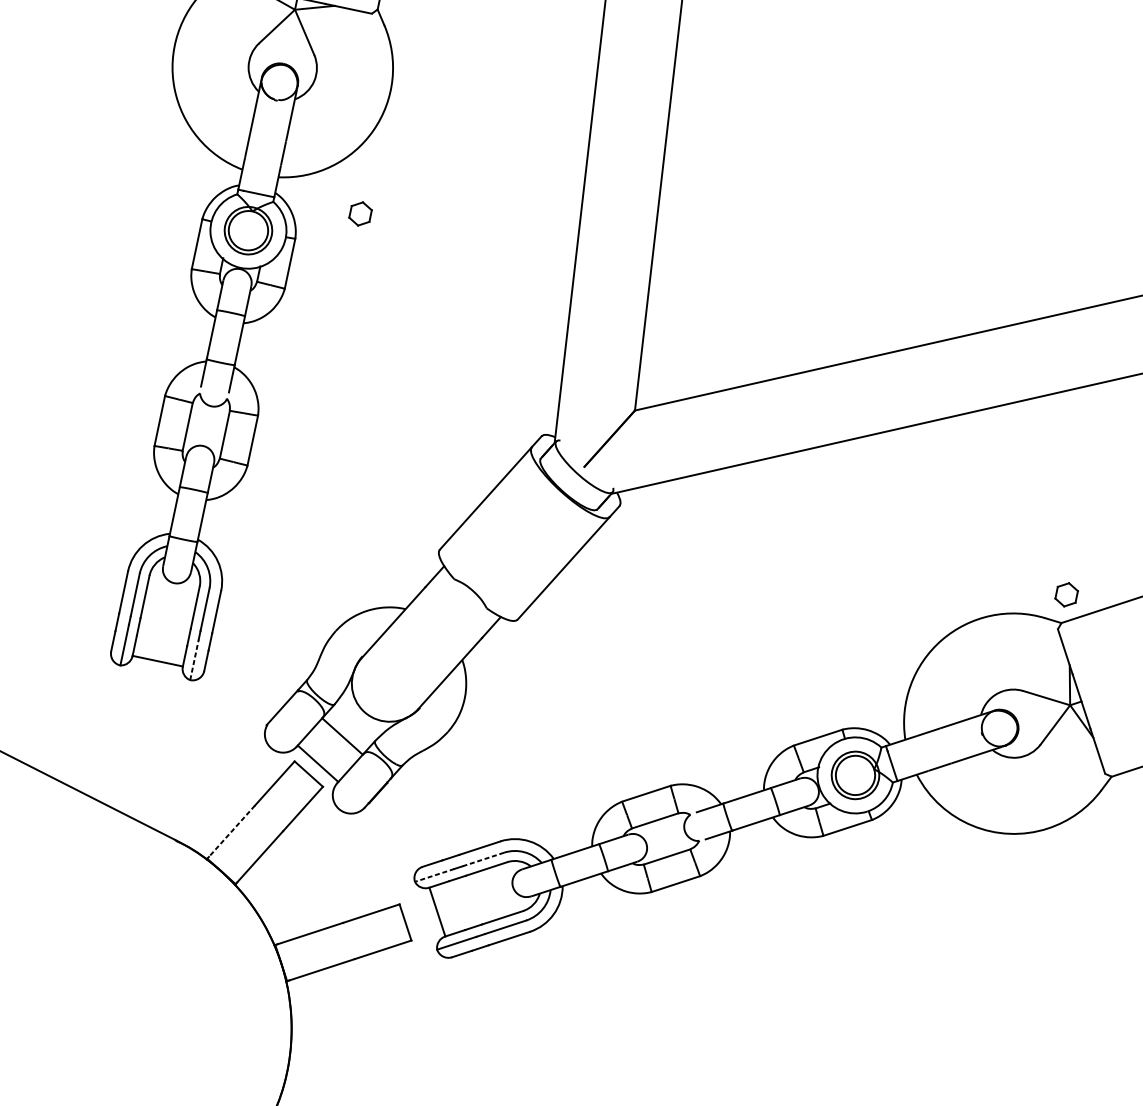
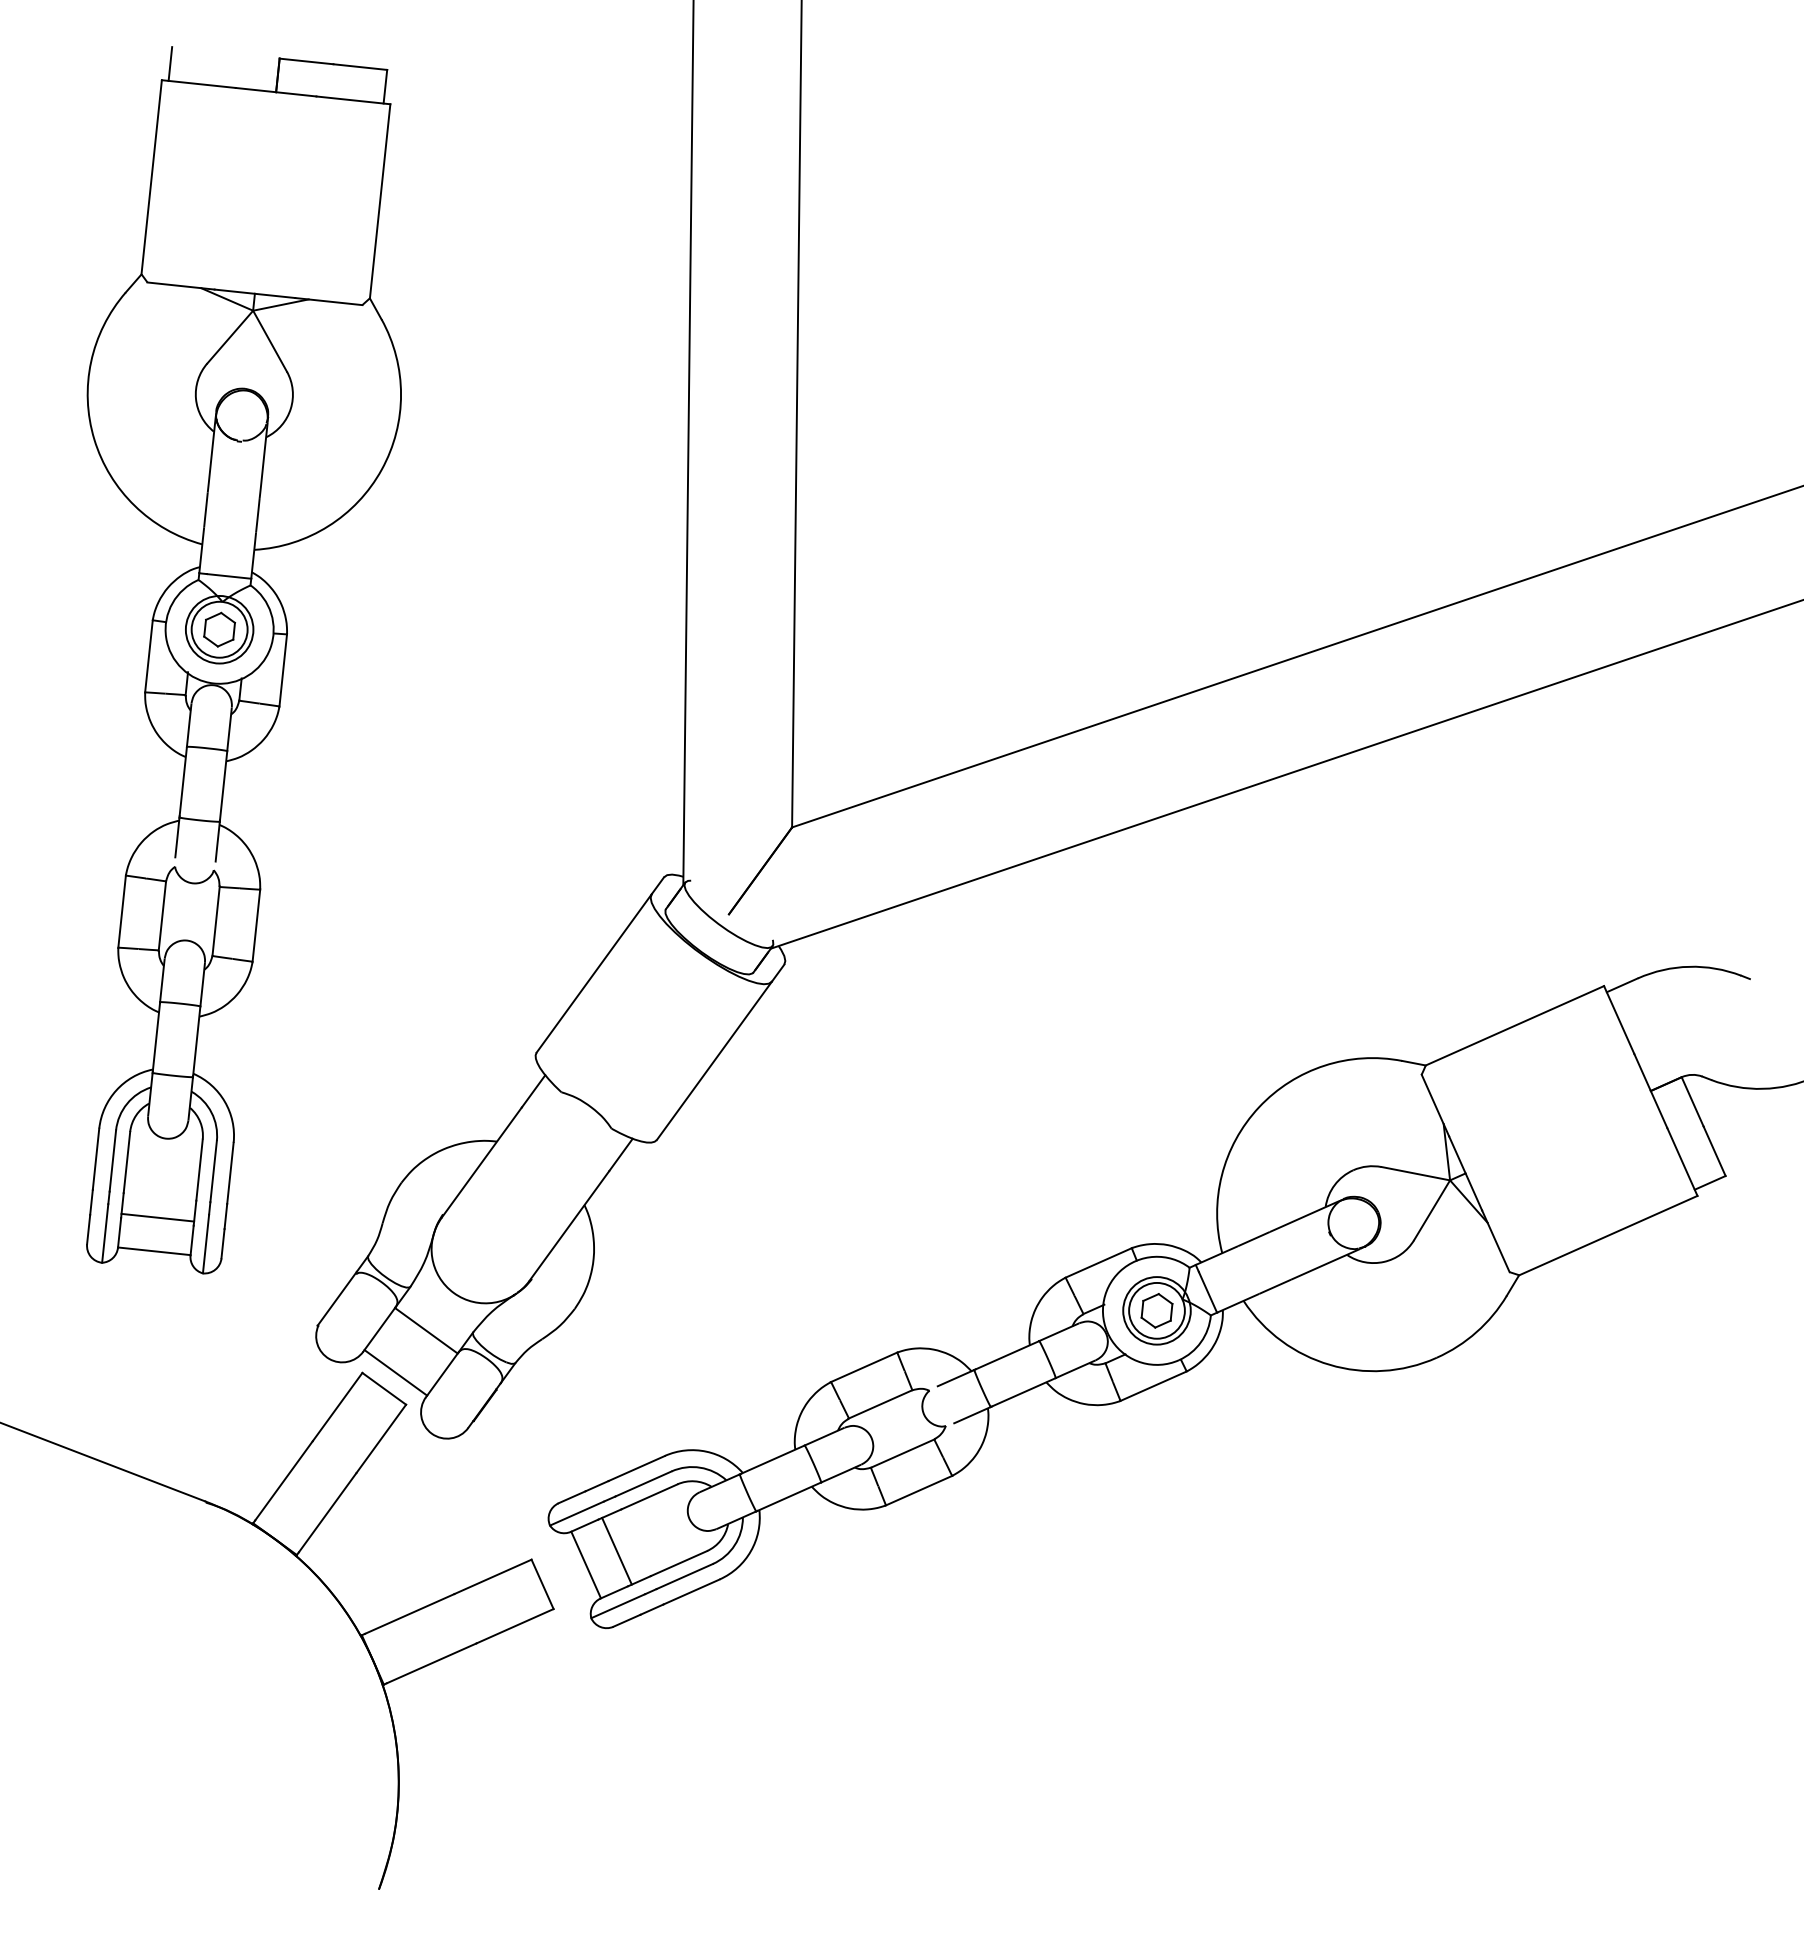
part: (360, 213) -> (219, 629), moved
part: (1066, 594) -> (1156, 1310), moved
line: (162, 637) -> (157, 1217), added
line: (194, 659) -> (206, 1243), dashed -> solid
line: (231, 831) -> (283, 1480), dashed -> solid
line: (483, 859) -> (643, 1483), dashed -> solid
line: (434, 875) -> (576, 1513), dashed -> solid
line: (459, 904) -> (616, 1550), added

